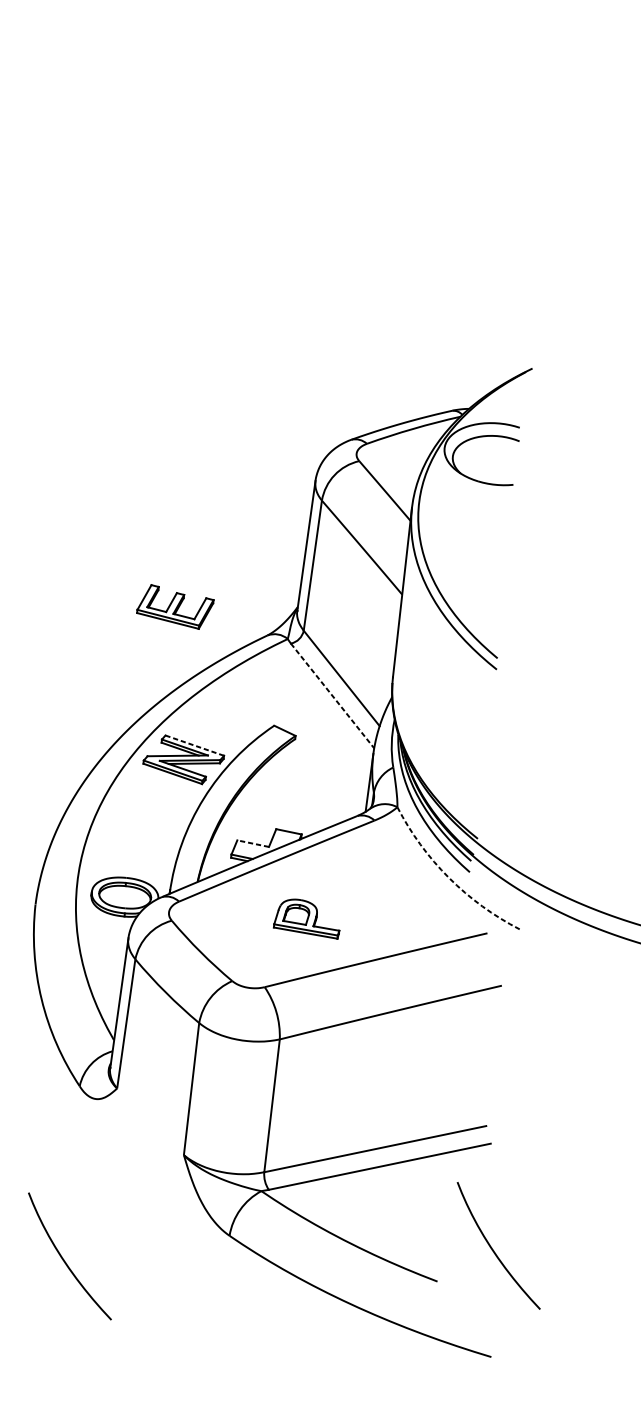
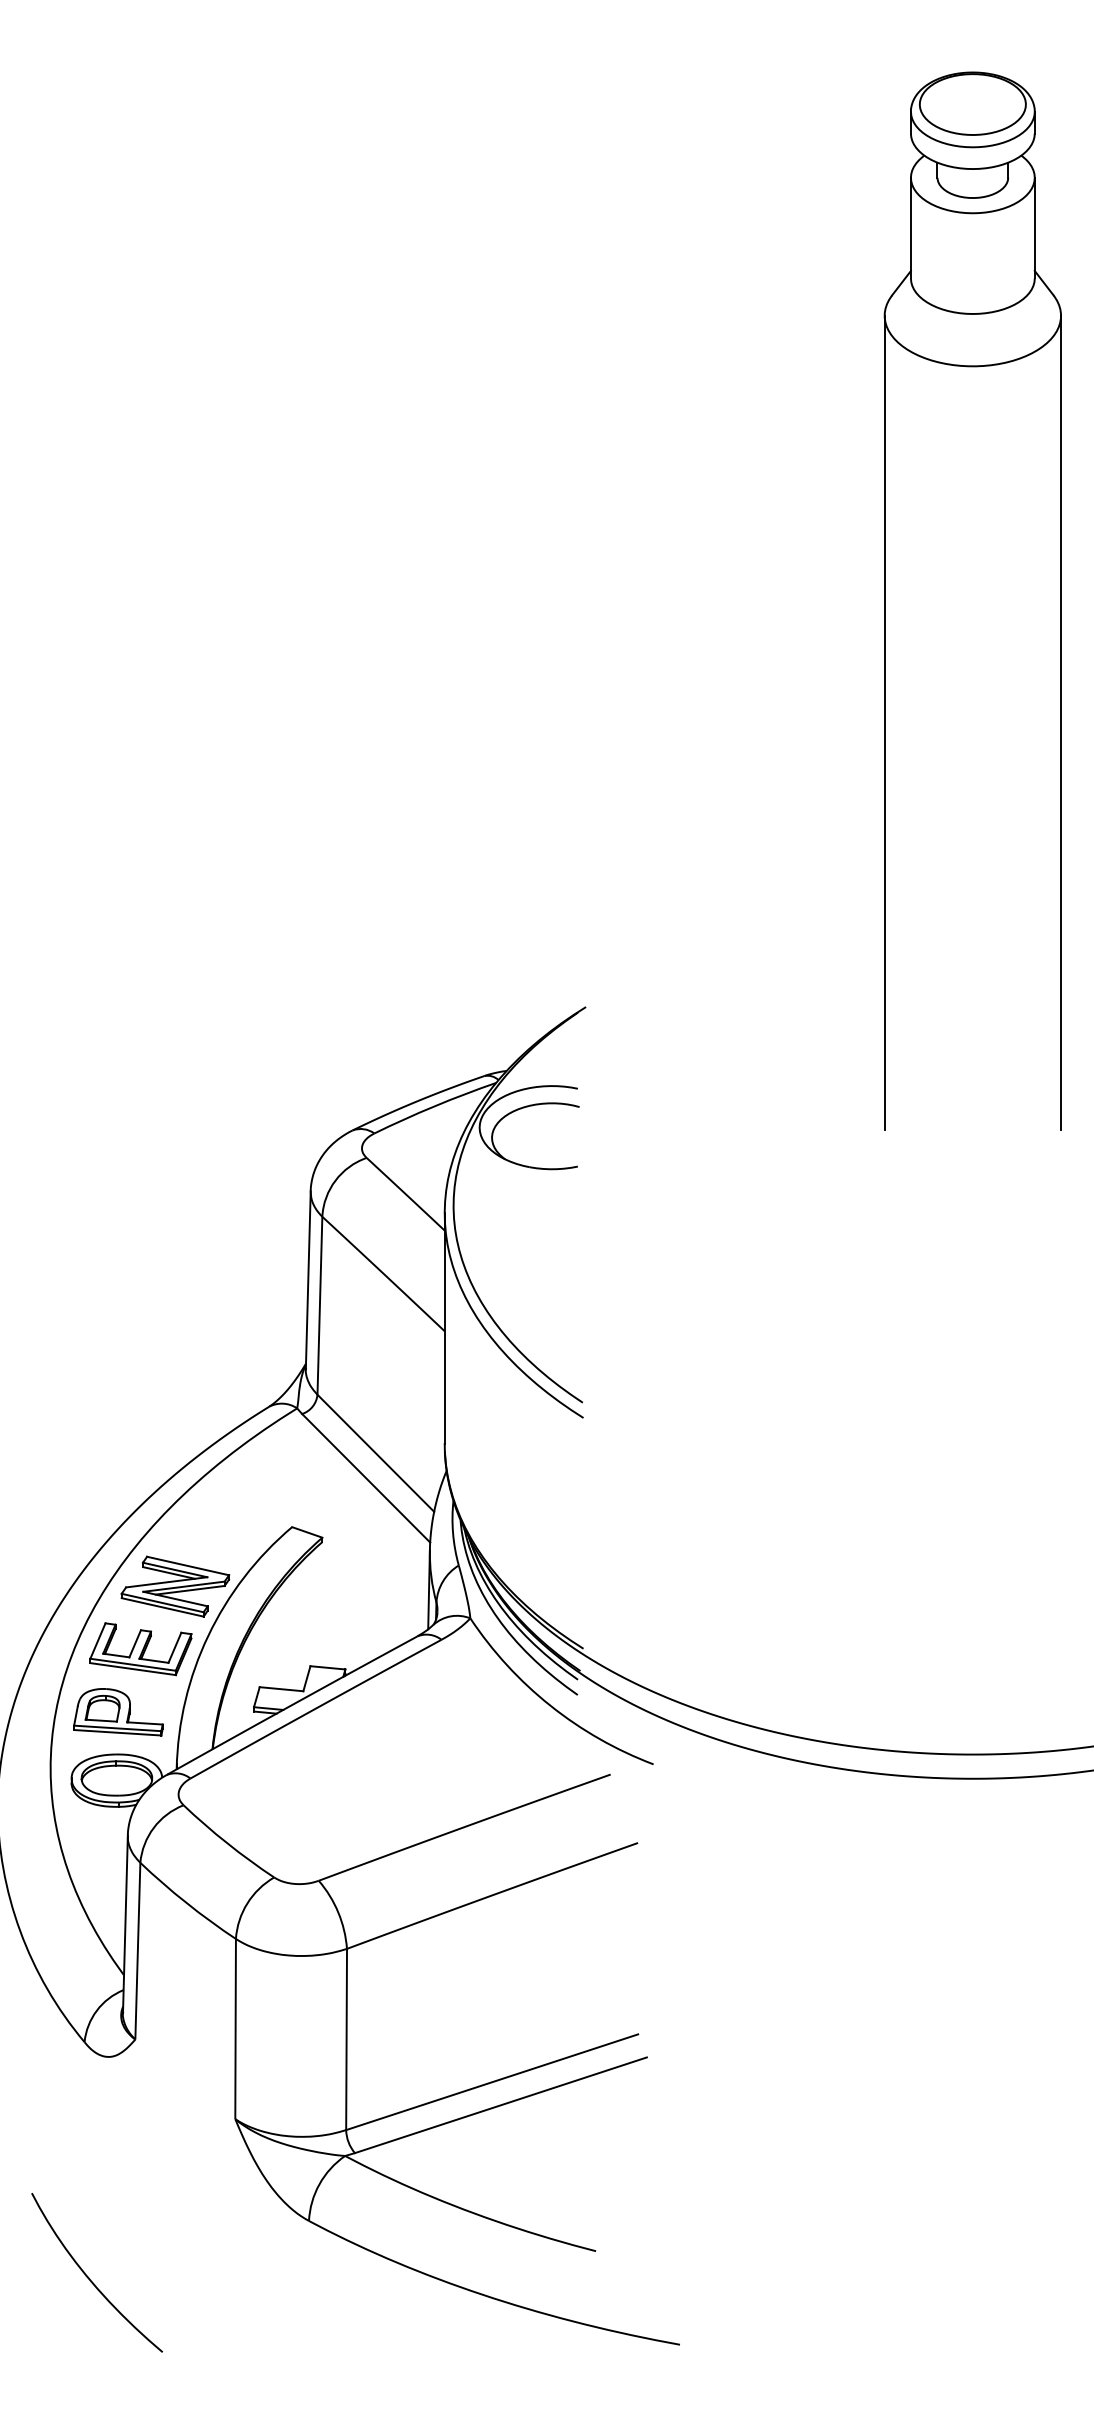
part: (174, 607) -> (140, 1649), moved
line: (332, 696) -> (366, 1478), dashed -> solid
line: (195, 746) -> (188, 1566), dashed -> solid
line: (253, 843) -> (281, 1689), dashed -> solid
arc: (449, 877) -> (550, 1705), dashed -> solid
part: (307, 918) -> (118, 1712), moved
curve: (493, 1249) -> (666, 2199), removed

